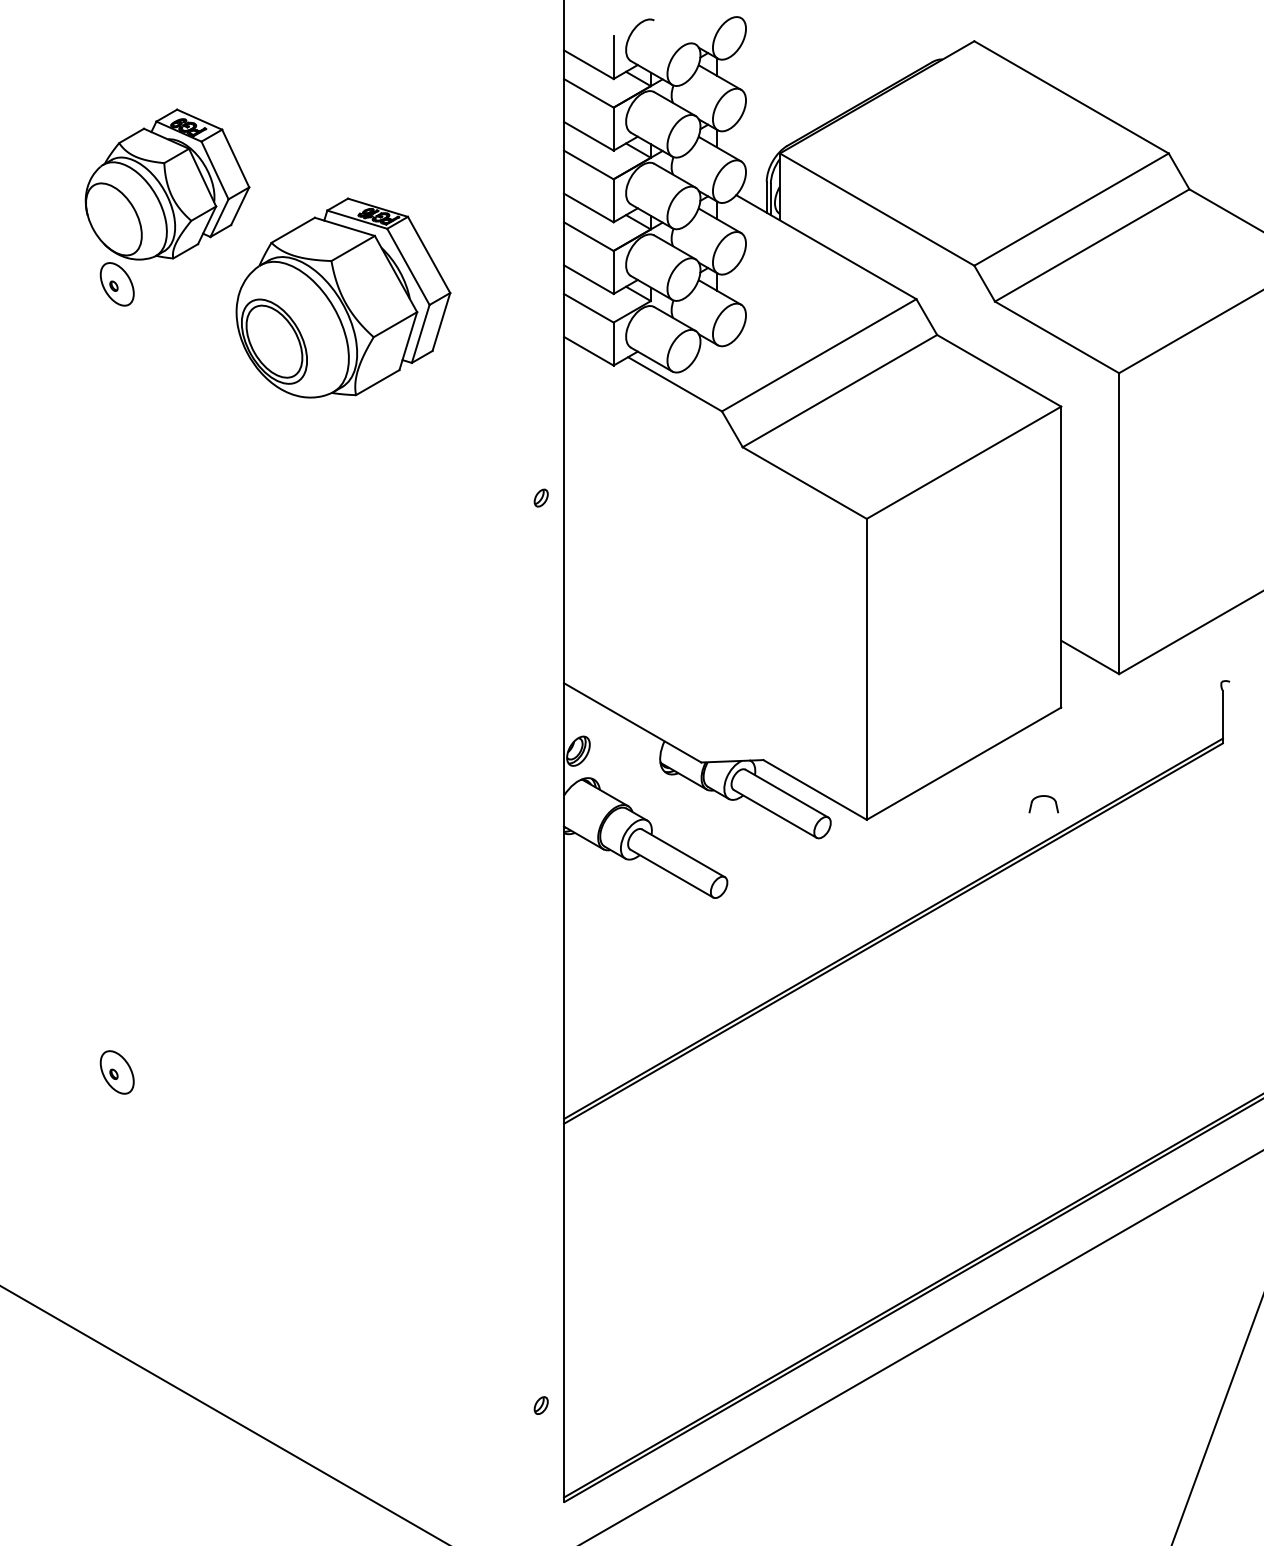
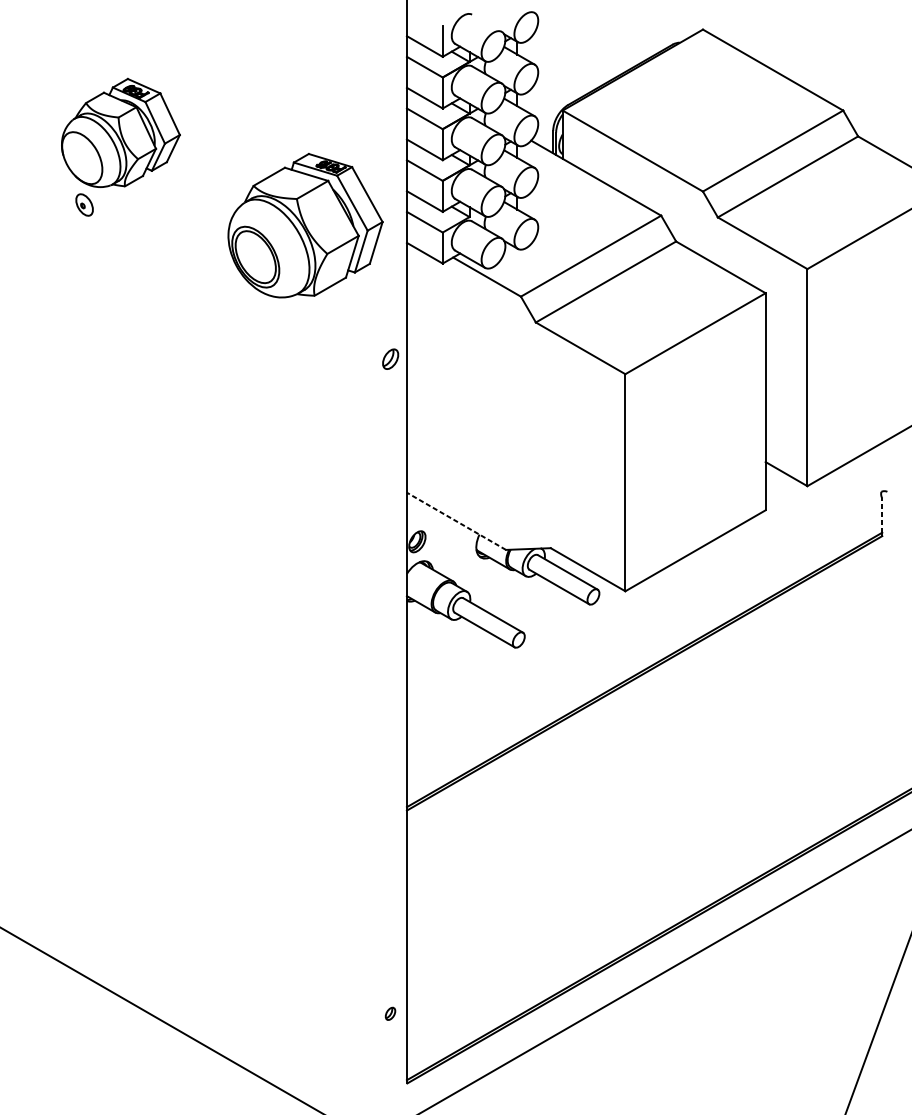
part: (116, 284) -> (84, 205), size x0.7
part: (343, 297) -> (305, 225), moved
part: (540, 497) -> (389, 358), size x1.6
line: (1222, 714) -> (881, 515), solid -> dashed
line: (632, 722) -> (456, 521), solid -> dashed
part: (1041, 797) -> (751, 575), removed
part: (116, 1072) -> (84, 773), removed

